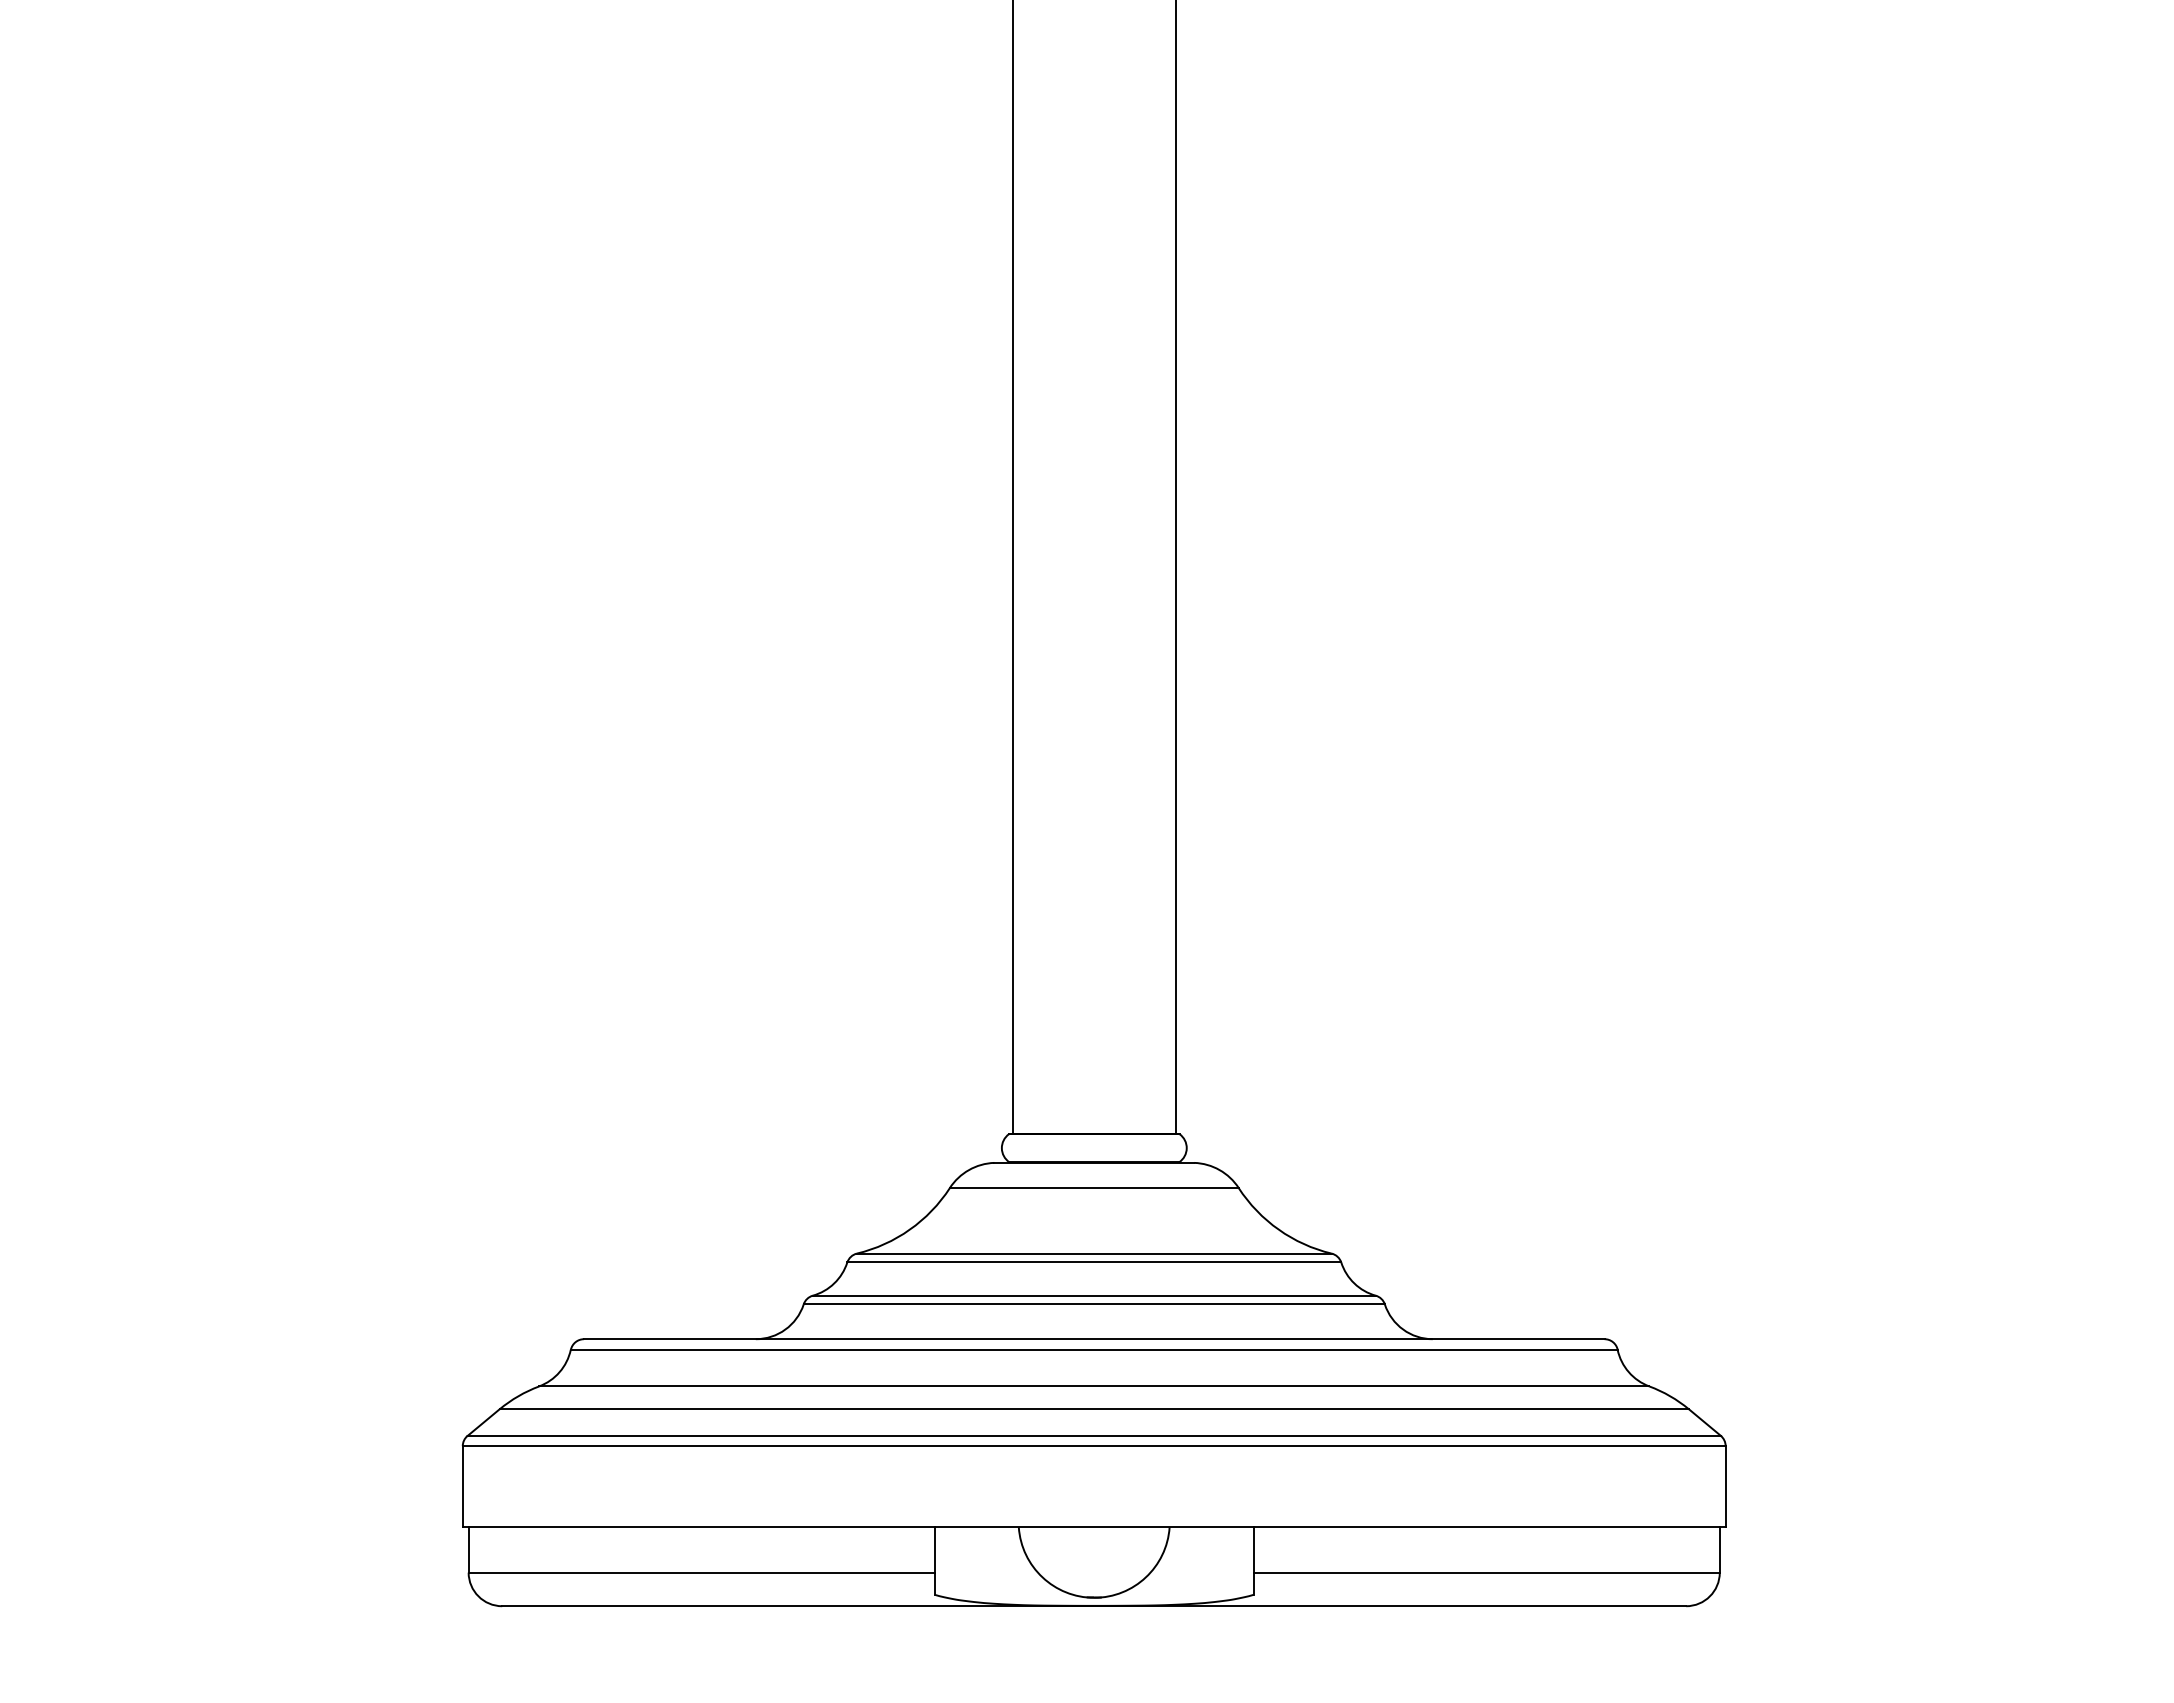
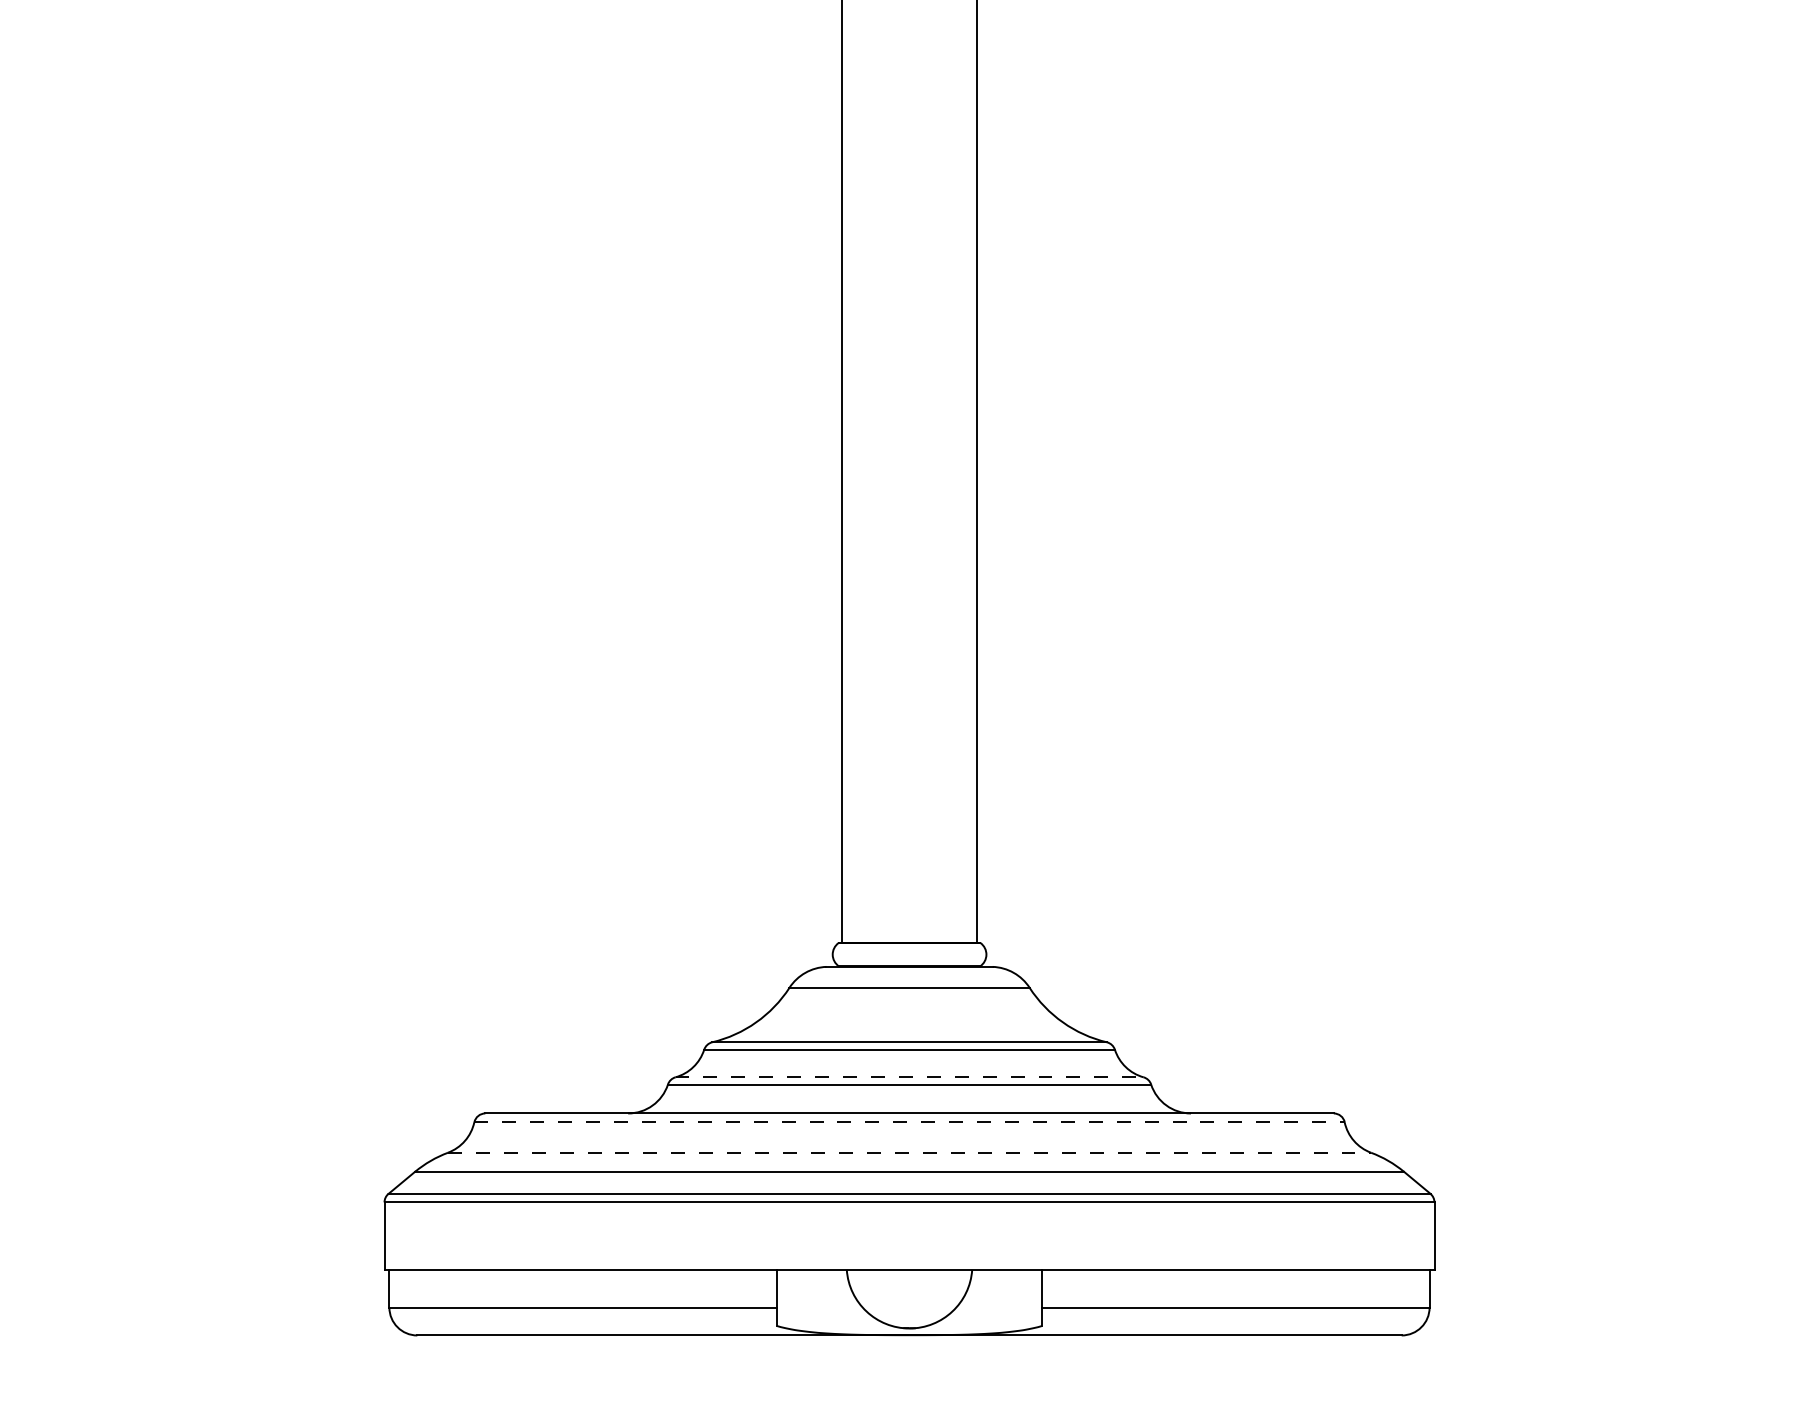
line: (1094, 1295) -> (909, 1077), solid -> dashed
line: (1094, 1349) -> (909, 1122), solid -> dashed
line: (1094, 1386) -> (909, 1152), solid -> dashed

